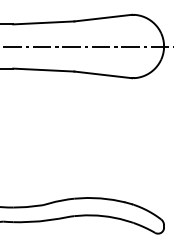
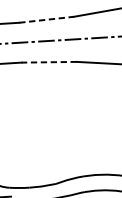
line: (43, 22) -> (46, 19), solid -> dashed
line: (43, 70) -> (48, 62), solid -> dashed

